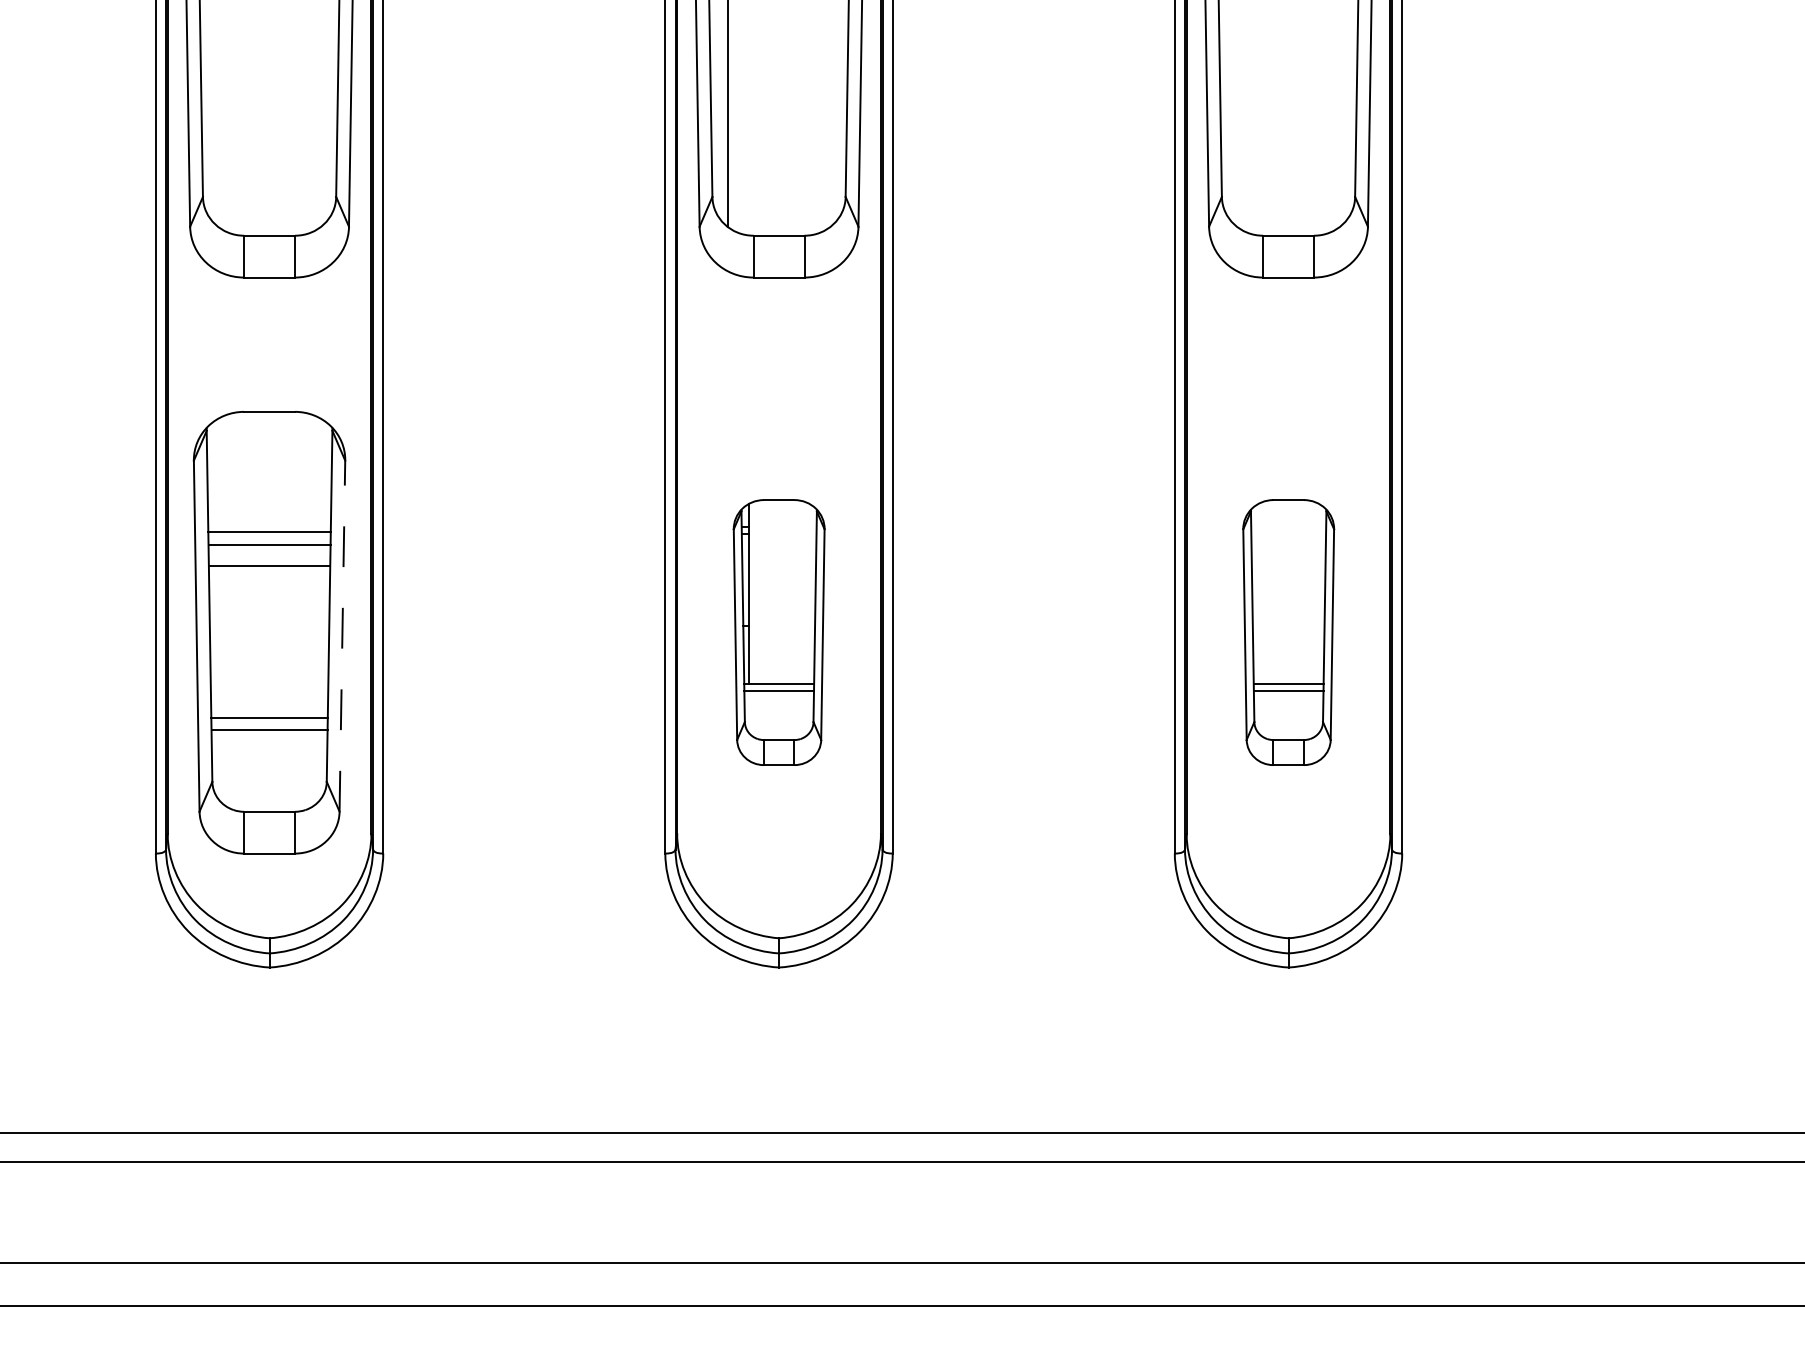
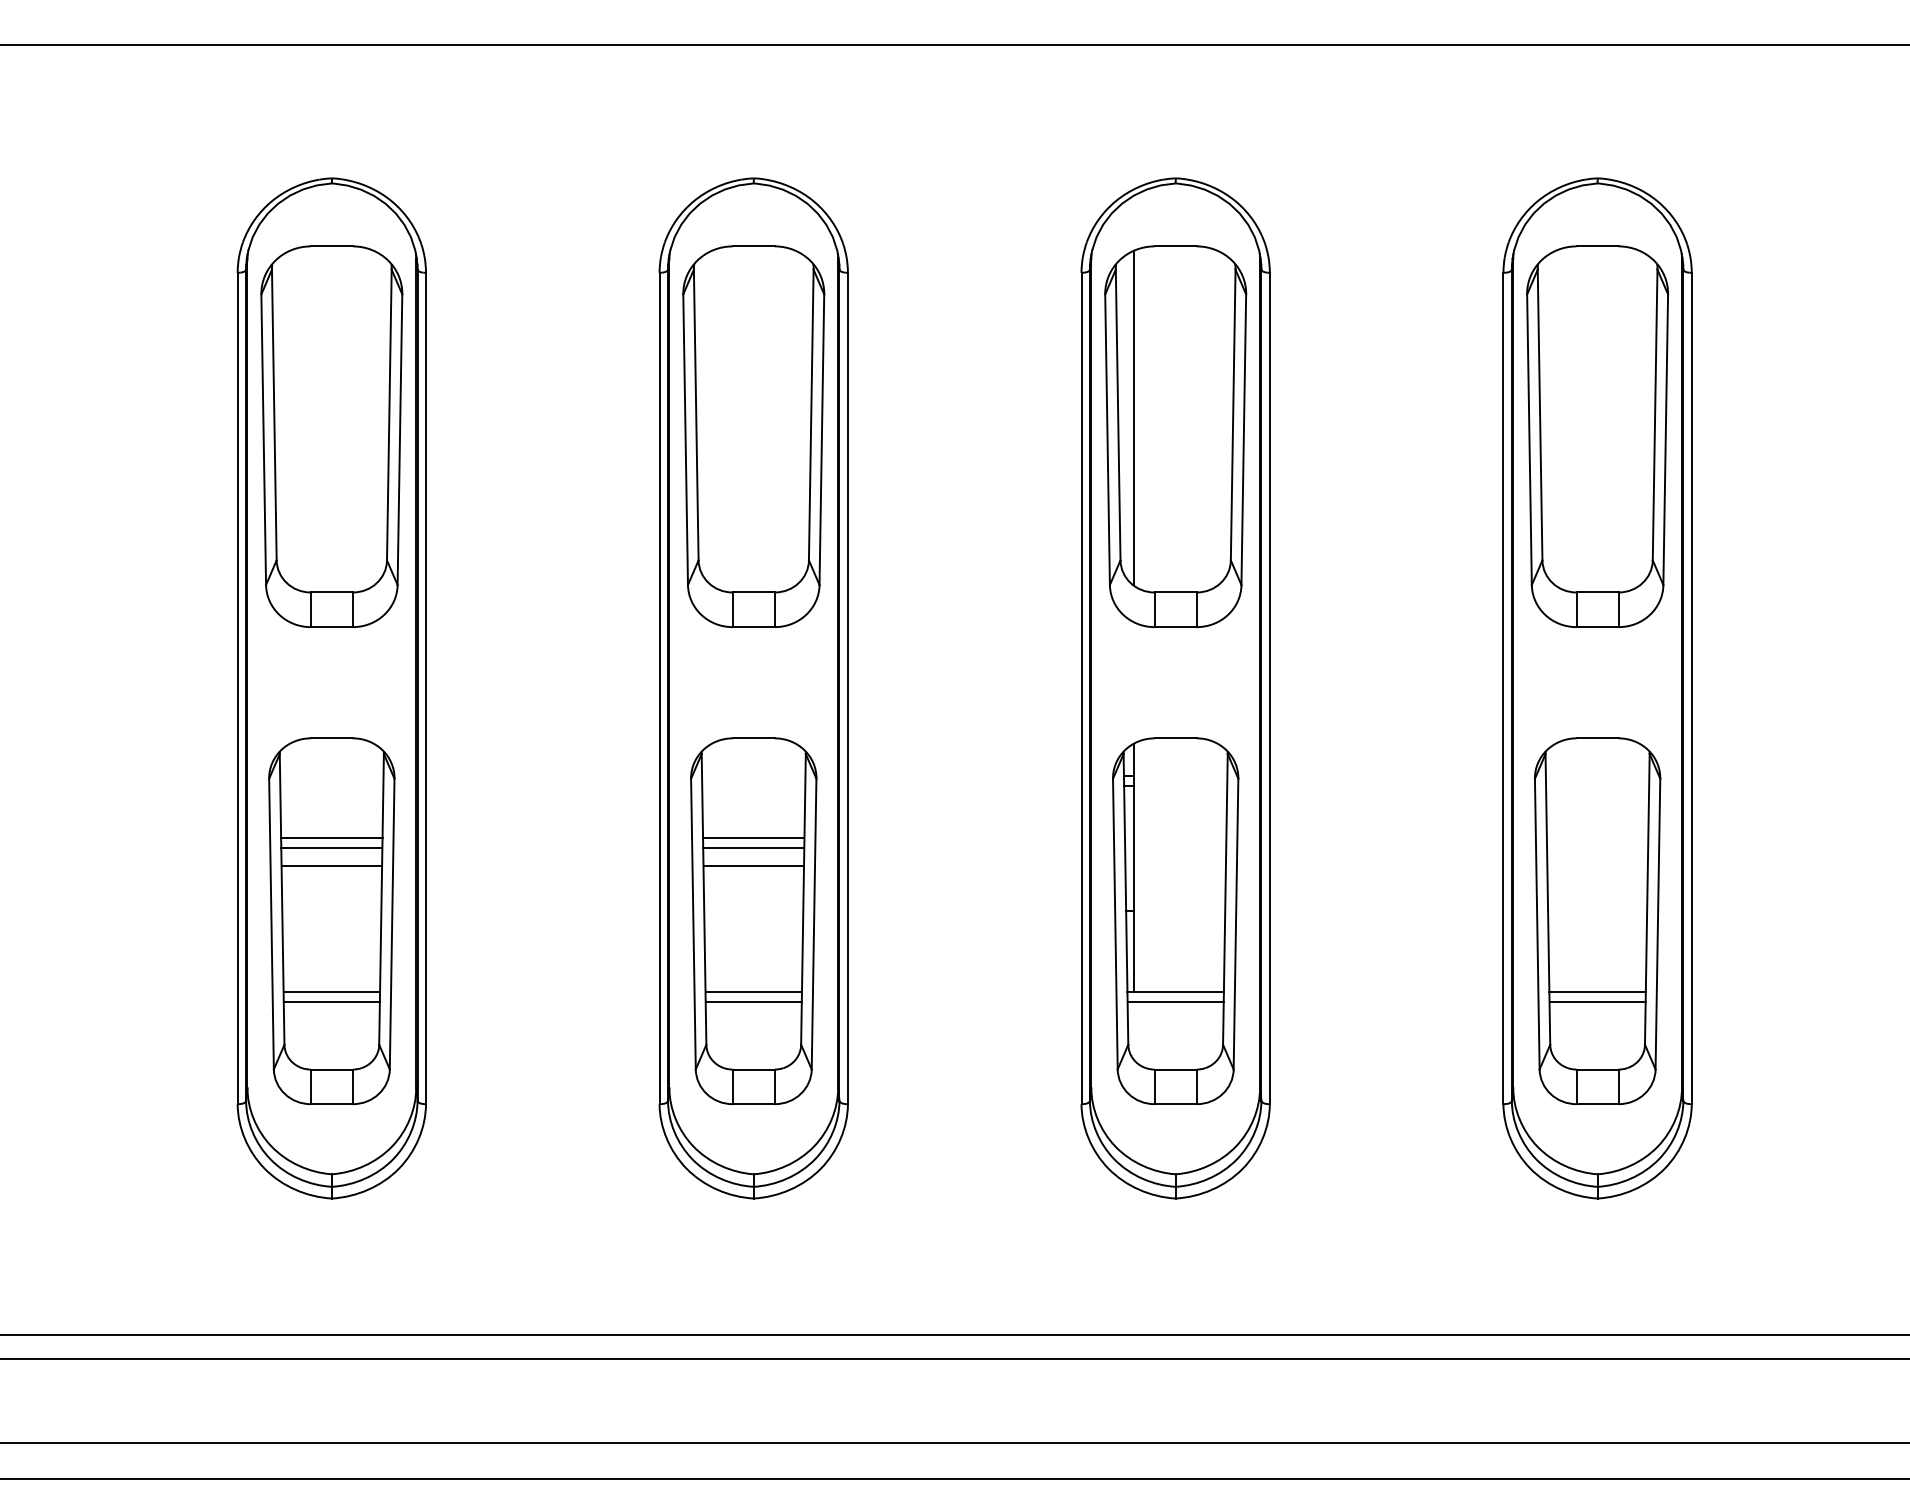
part: (778, 631) -> (1175, 920), size x1.67
part: (1288, 631) -> (1597, 920), size x1.67
line: (342, 635) -> (814, 923), dashed -> solid

